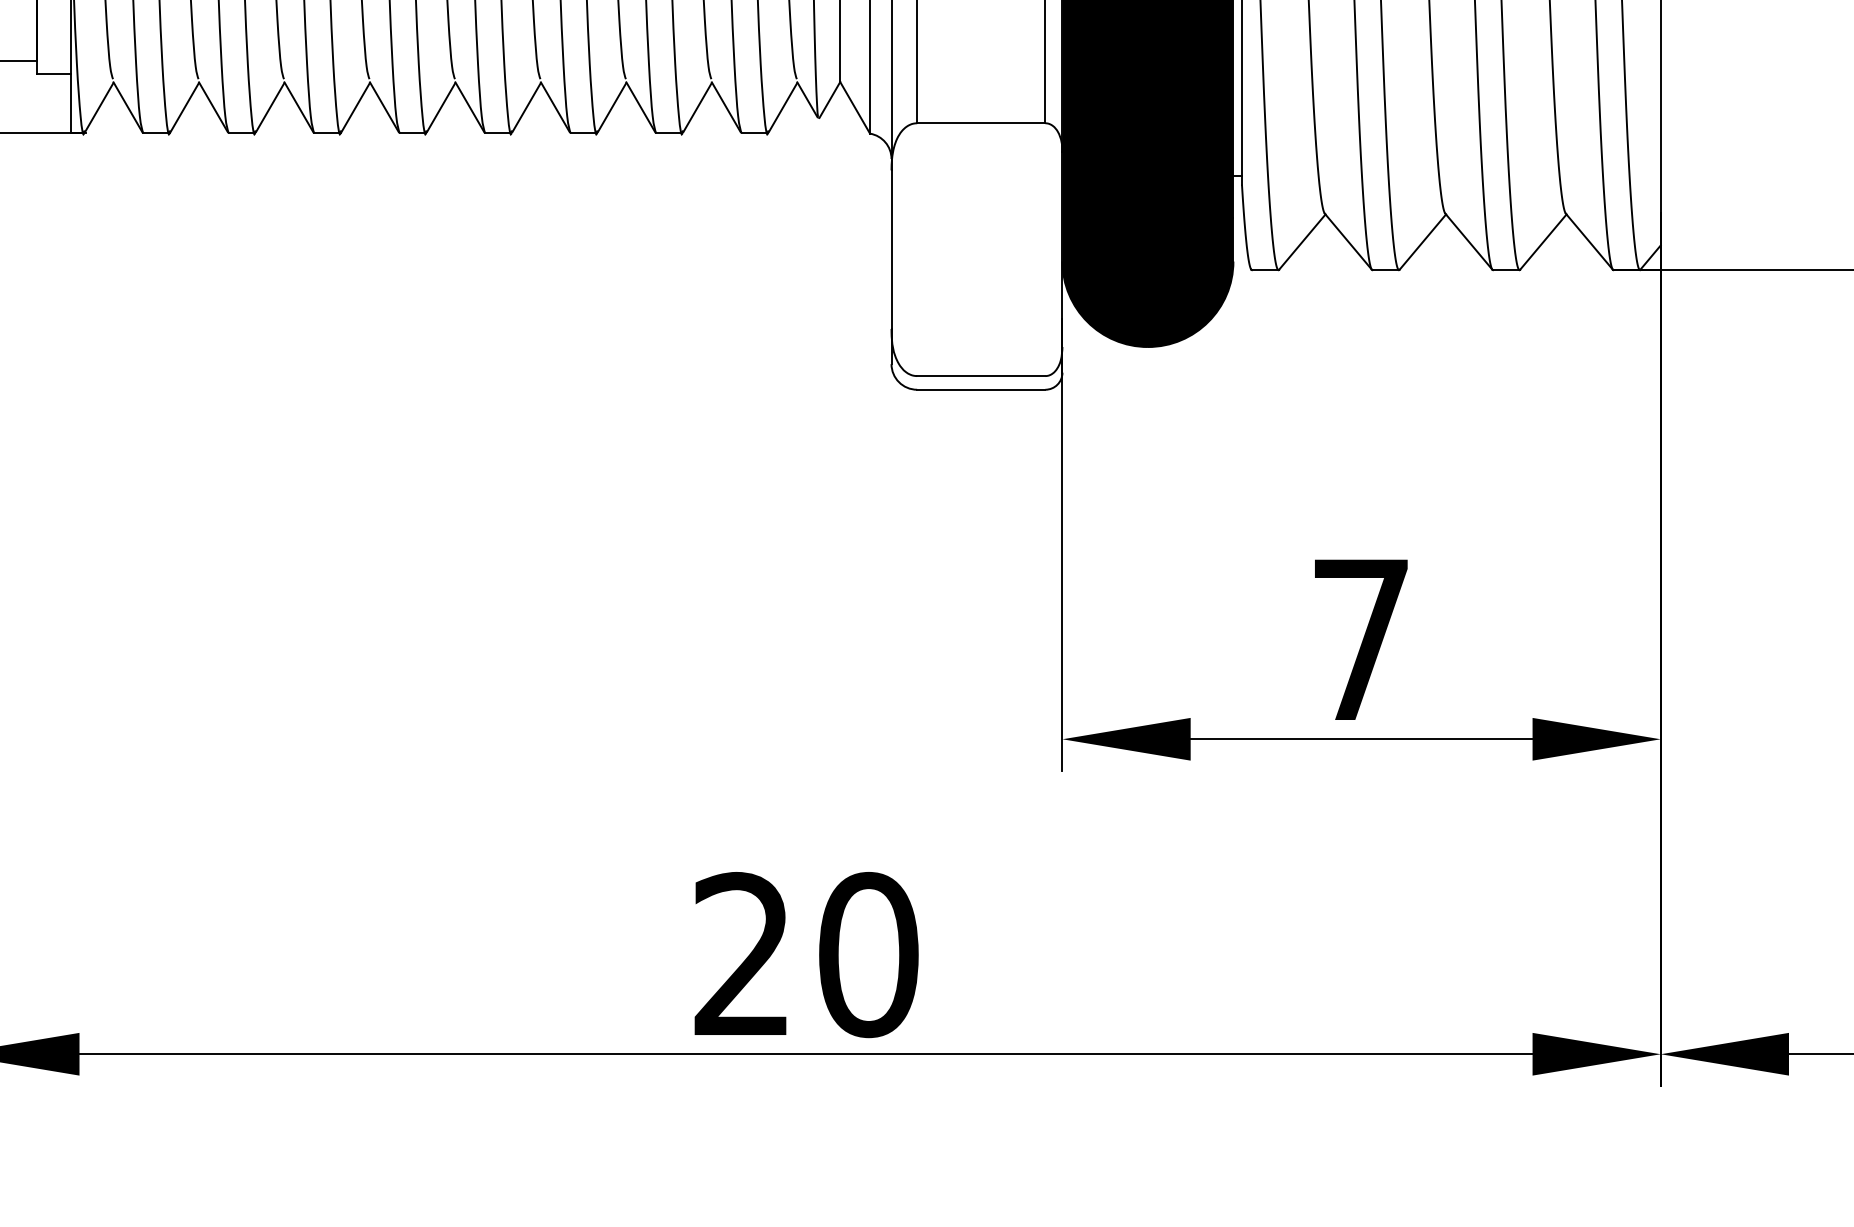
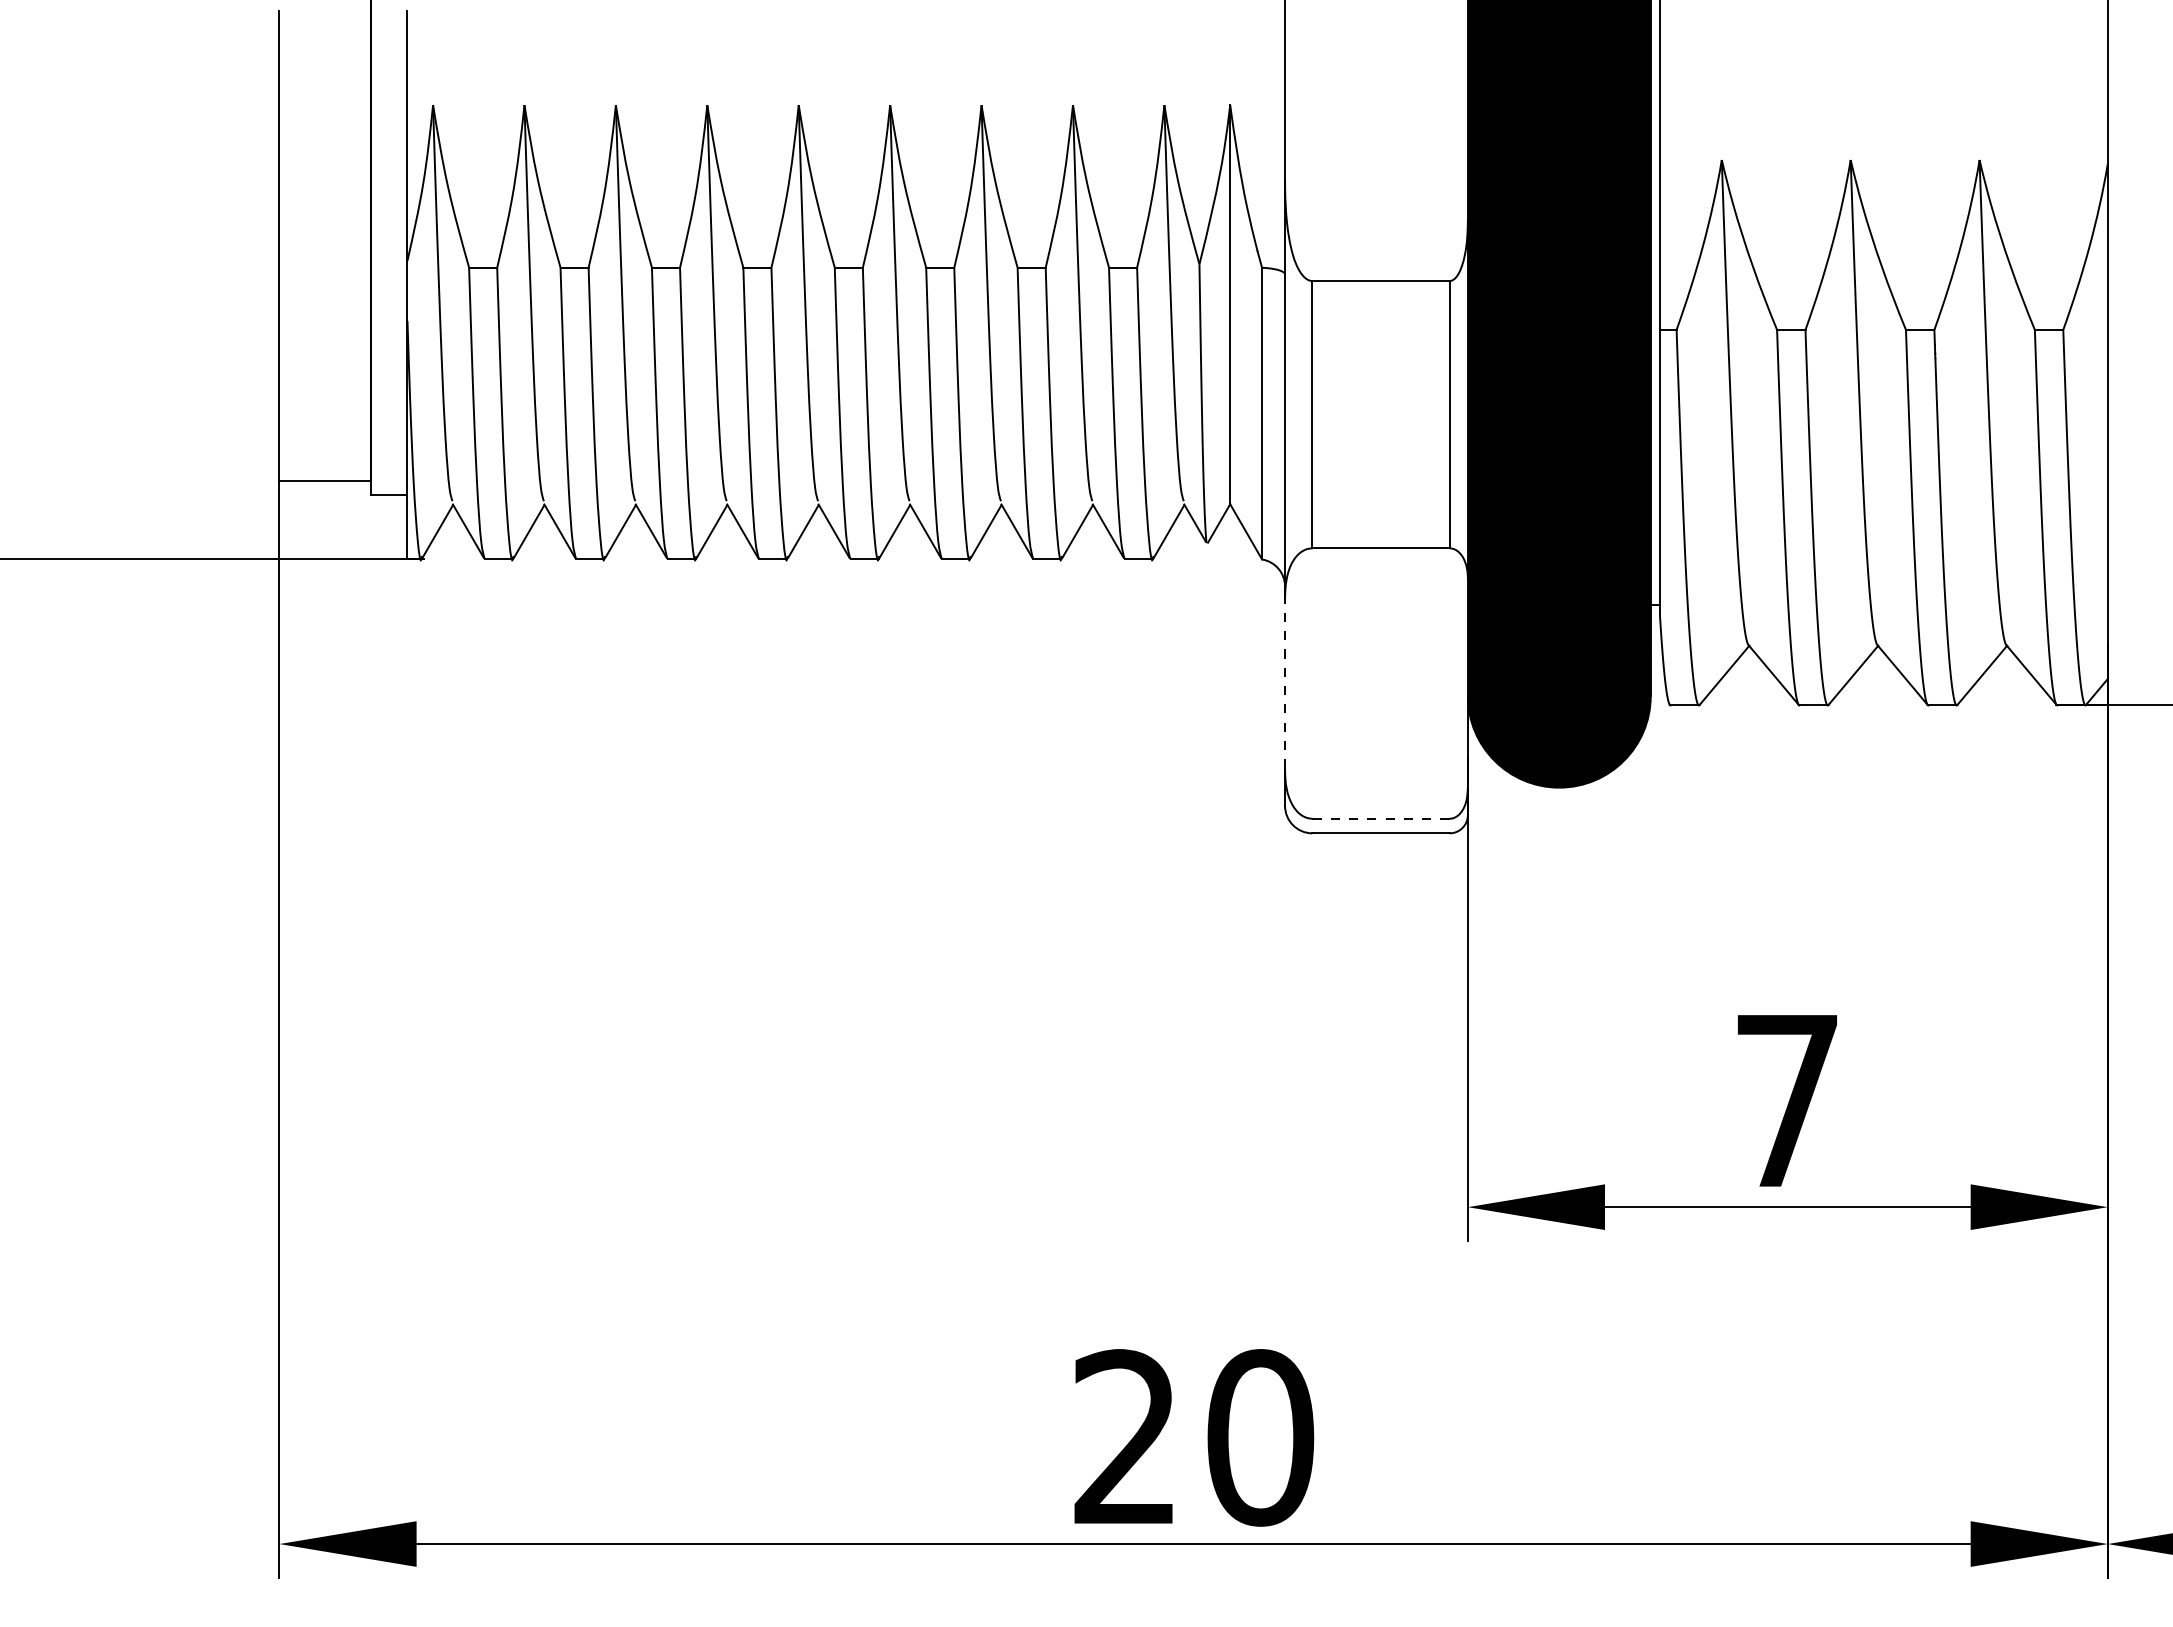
line: (891, 249) -> (1285, 683), solid -> dashed
line: (981, 375) -> (1381, 818), solid -> dashed

